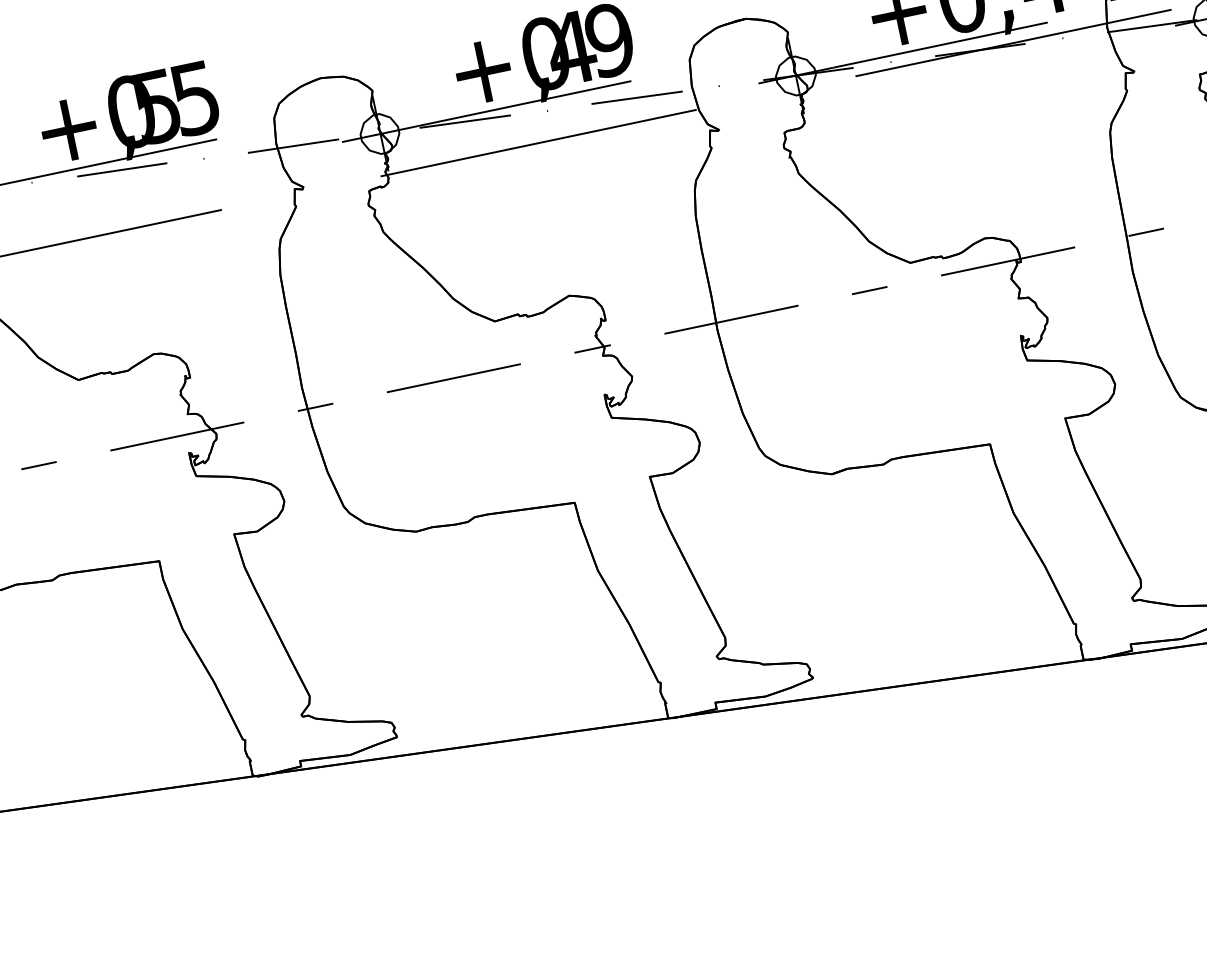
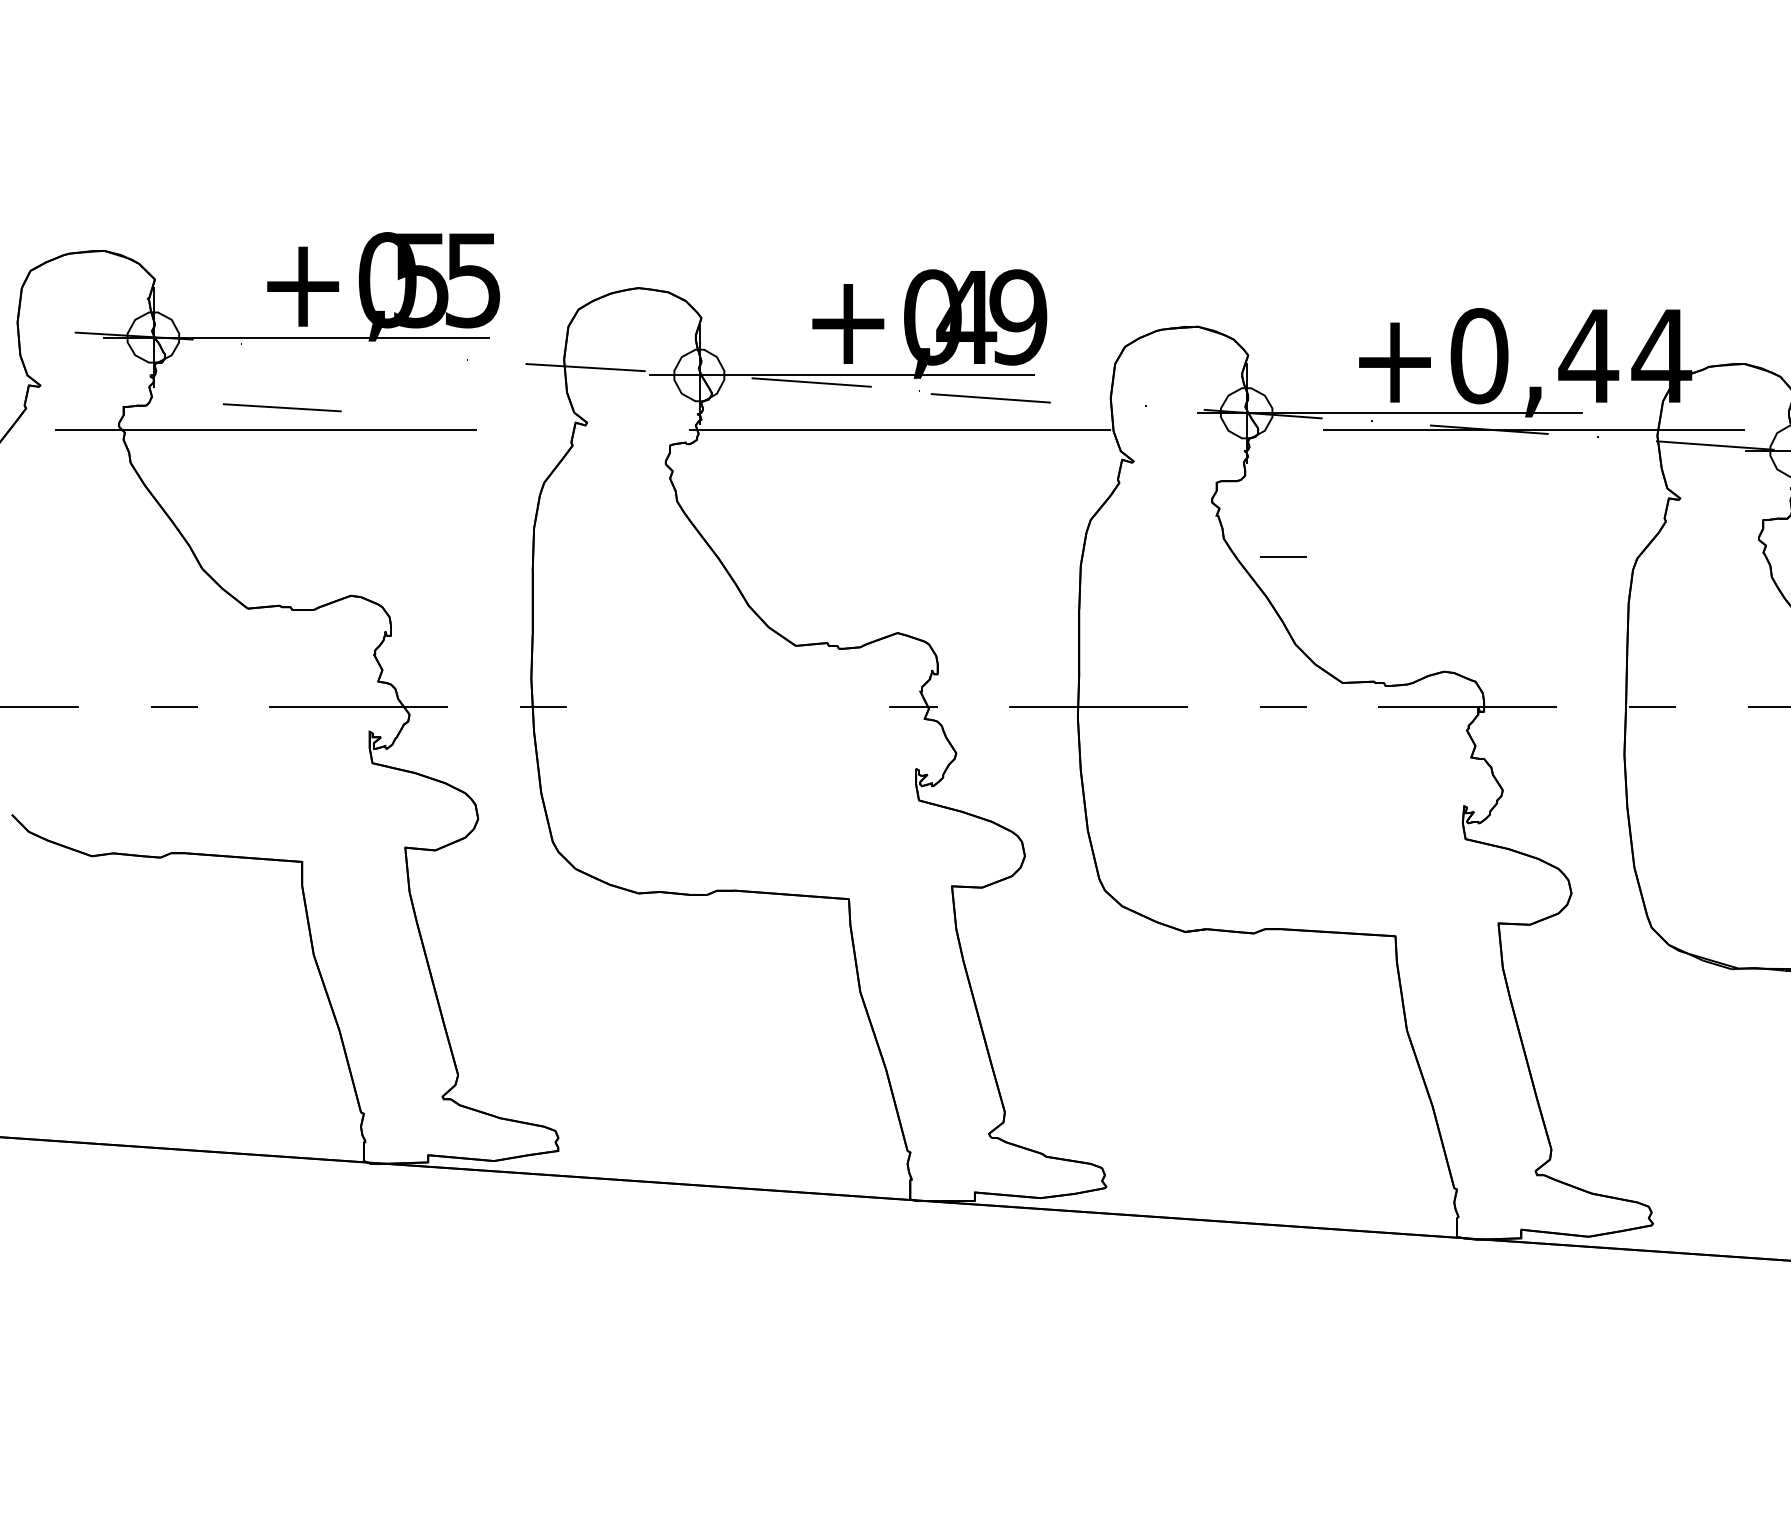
line: (636, 97) -> (990, 398), moved
line: (122, 169) -> (282, 407), moved
line: (846, 177) -> (1283, 556), added
line: (453, 377) -> (727, 706), removed

